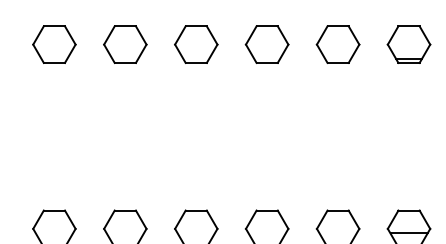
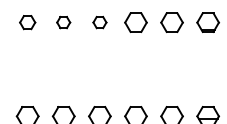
part: (53, 44) -> (27, 22), size x0.7
part: (124, 44) -> (63, 22), size x0.6
part: (195, 44) -> (99, 22), size x0.6

